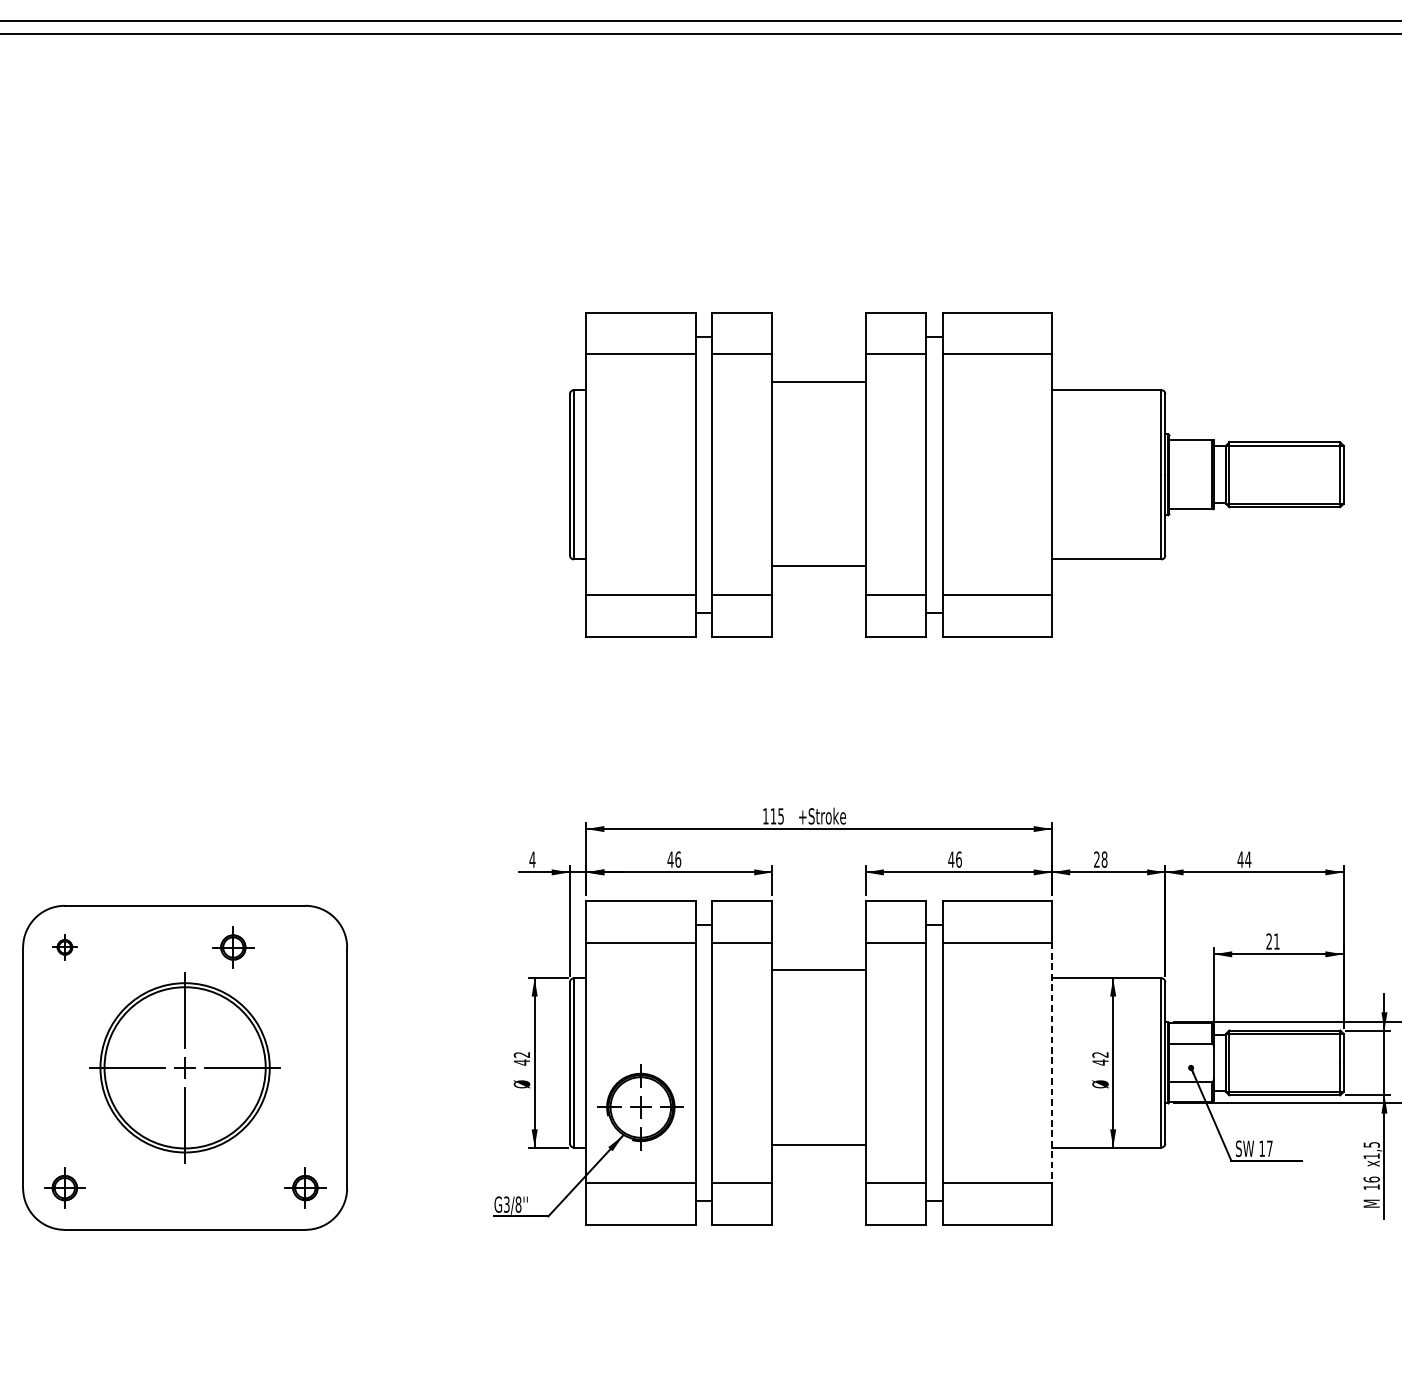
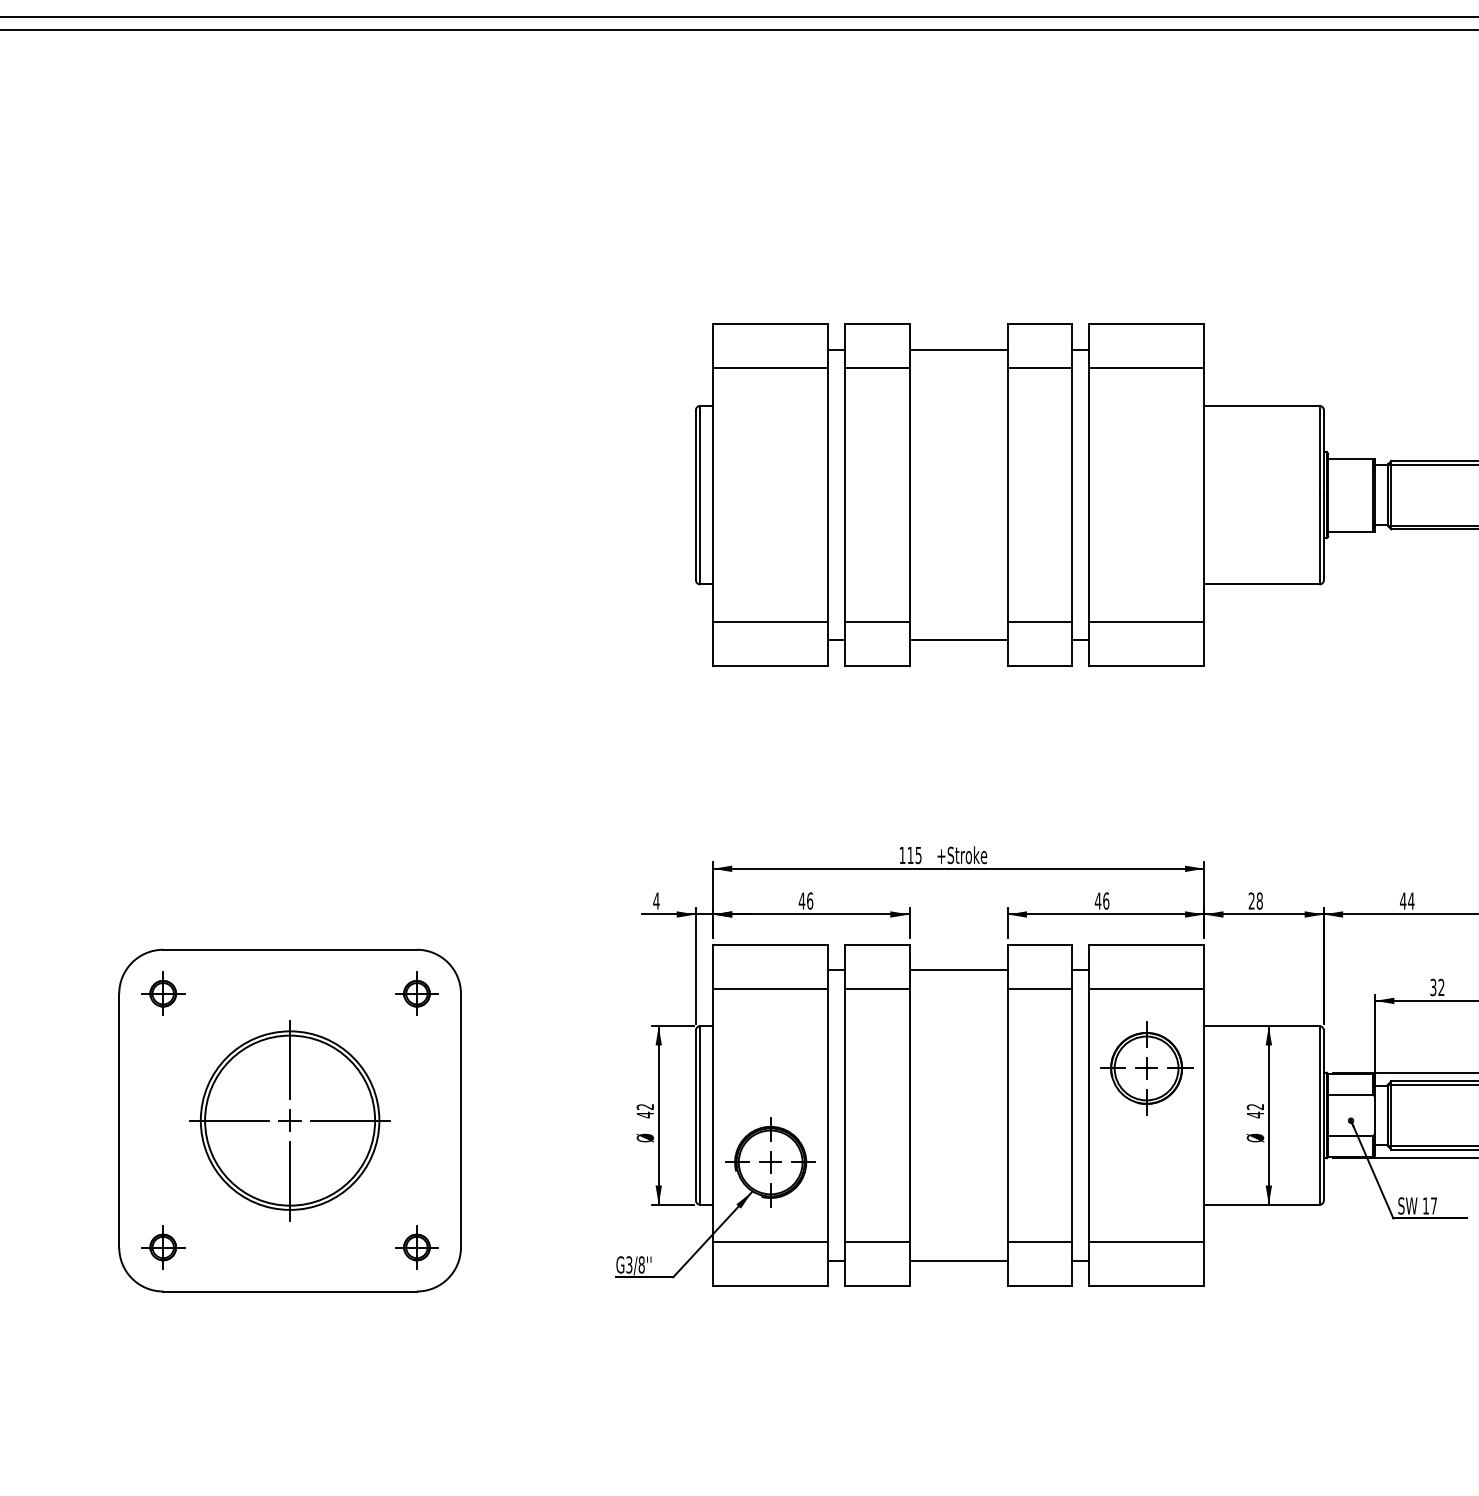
line: (818, 381) -> (958, 349), moved
line: (818, 566) -> (958, 640), moved
text: (1273, 941) -> (1437, 987), 21 -> 32
part: (65, 947) -> (163, 993), size x1.67
part: (232, 947) -> (416, 993), moved
line: (818, 970) -> (958, 970), moved
part: (997, 1018) -> (1146, 1068), added
line: (1052, 1062) -> (1204, 1115), dashed -> solid
line: (818, 1144) -> (958, 1260), moved

